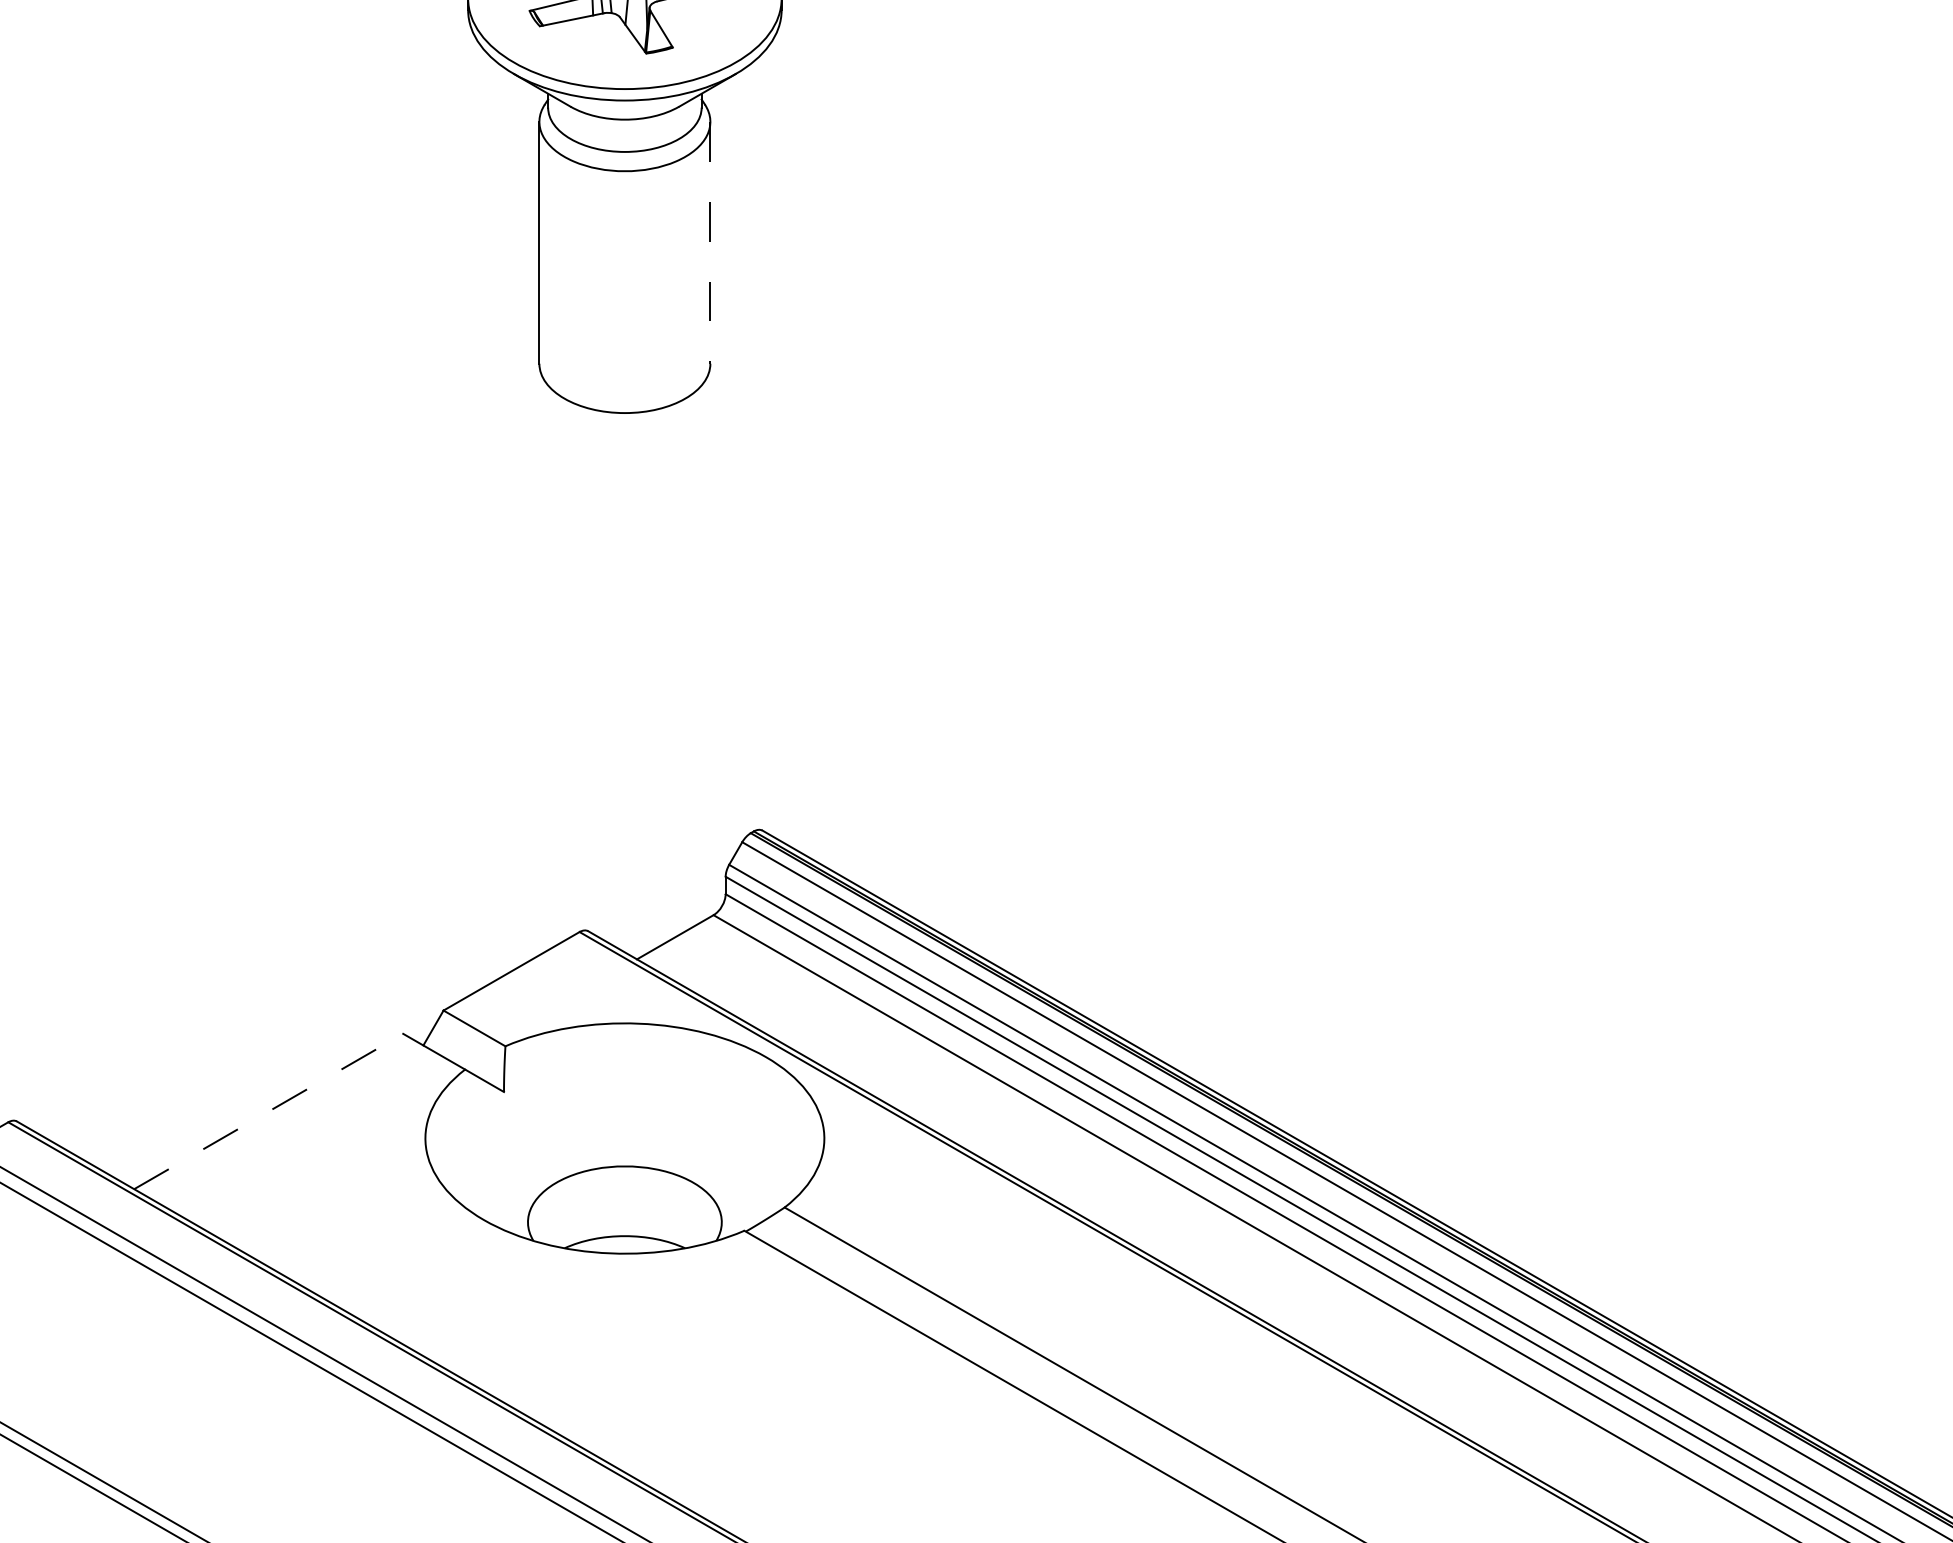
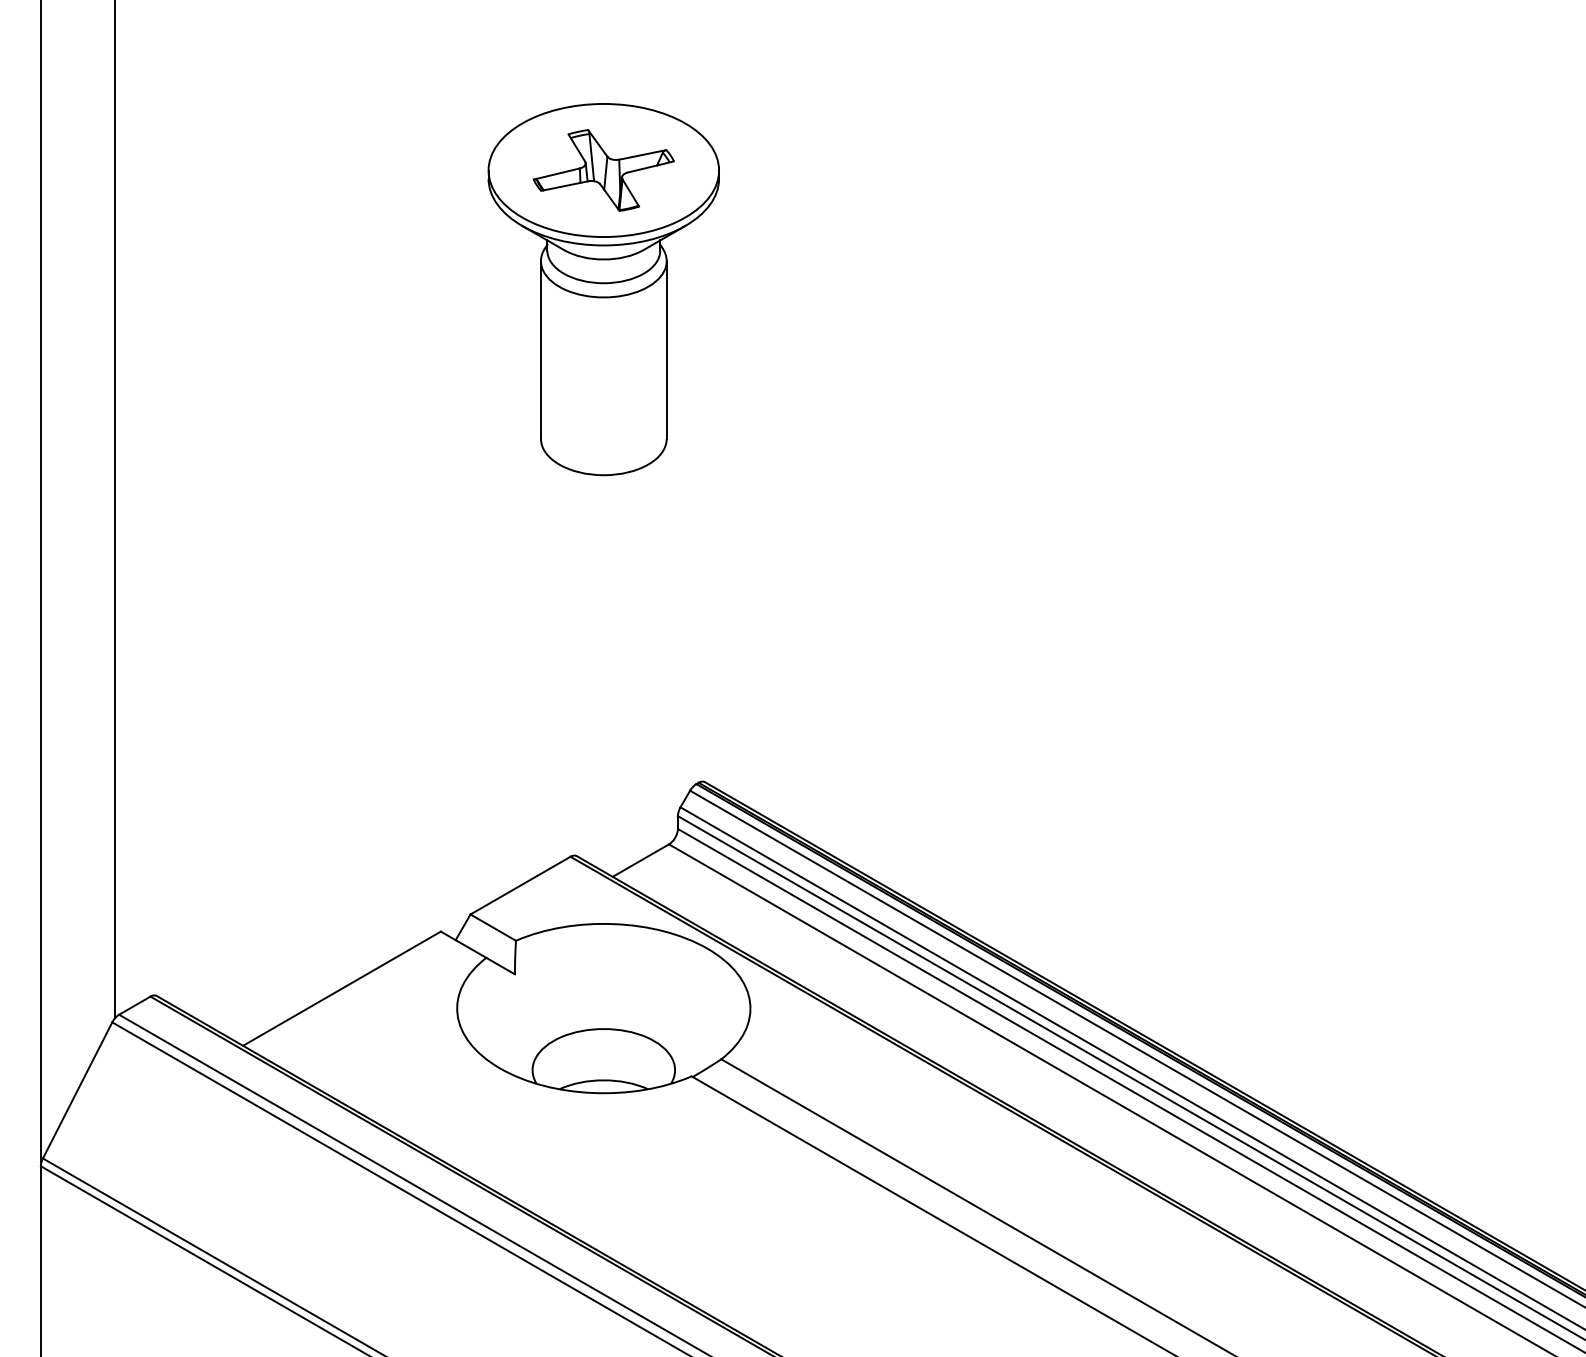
line: (710, 243) -> (666, 350), dashed -> solid
line: (269, 1111) -> (342, 988), dashed -> solid

